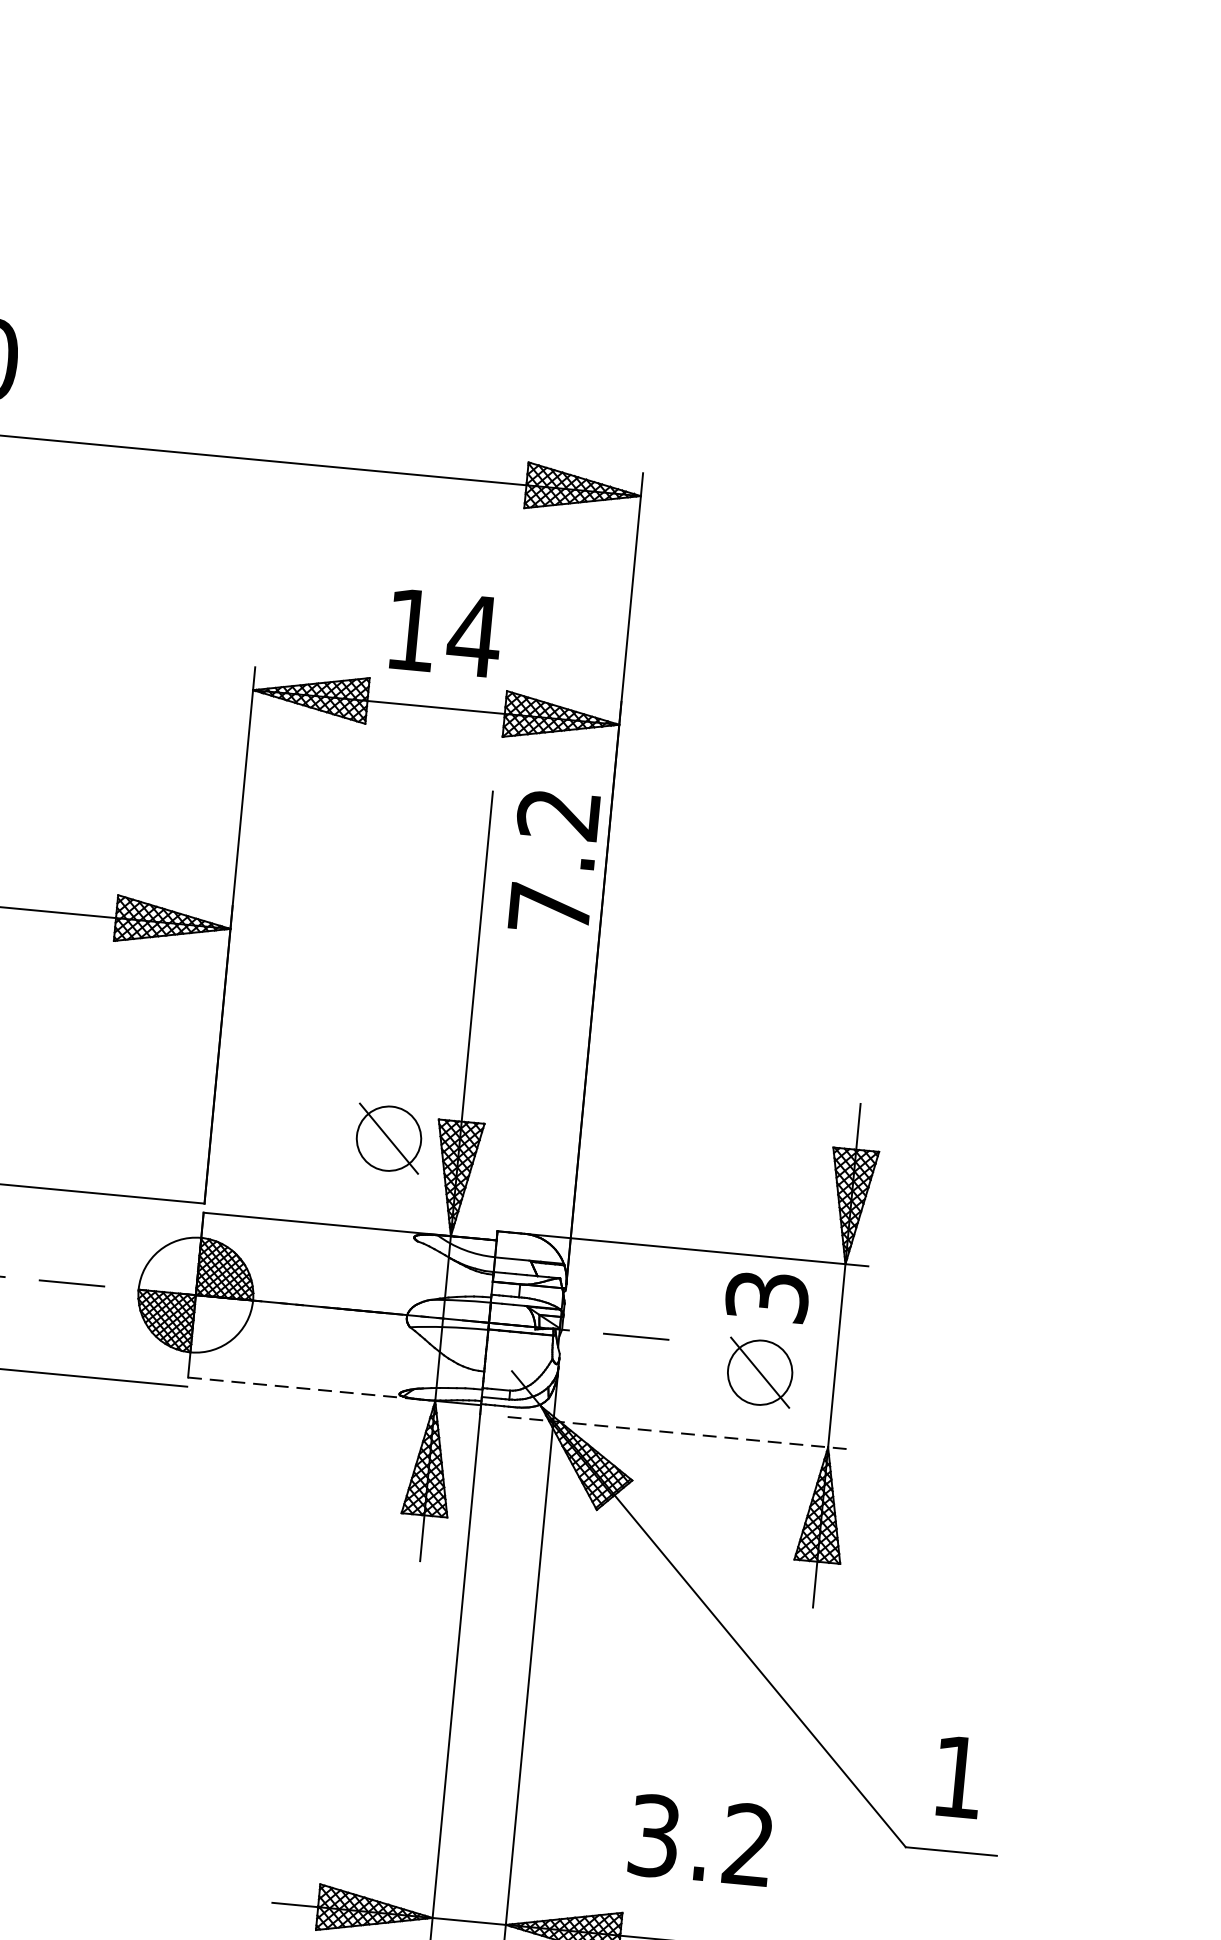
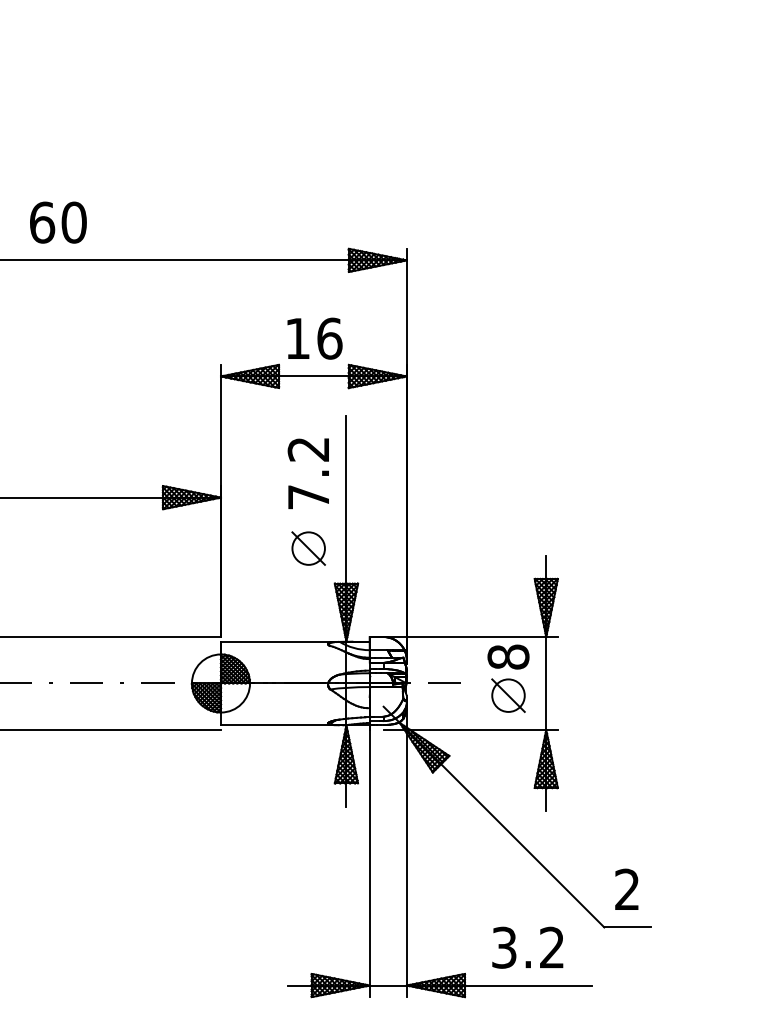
text: (473, 635) -> (329, 338), 14 -> 16
text: (551, 861) -> (307, 473), moved
part: (388, 1138) -> (308, 548), moved
text: (767, 1295) -> (508, 656), 3 -> 8
line: (305, 1388) -> (280, 725), dashed -> solid
line: (680, 1432) -> (471, 729), dashed -> solid
text: (956, 1774) -> (626, 888), 1 -> 2
text: (700, 1839) -> (527, 947), moved

